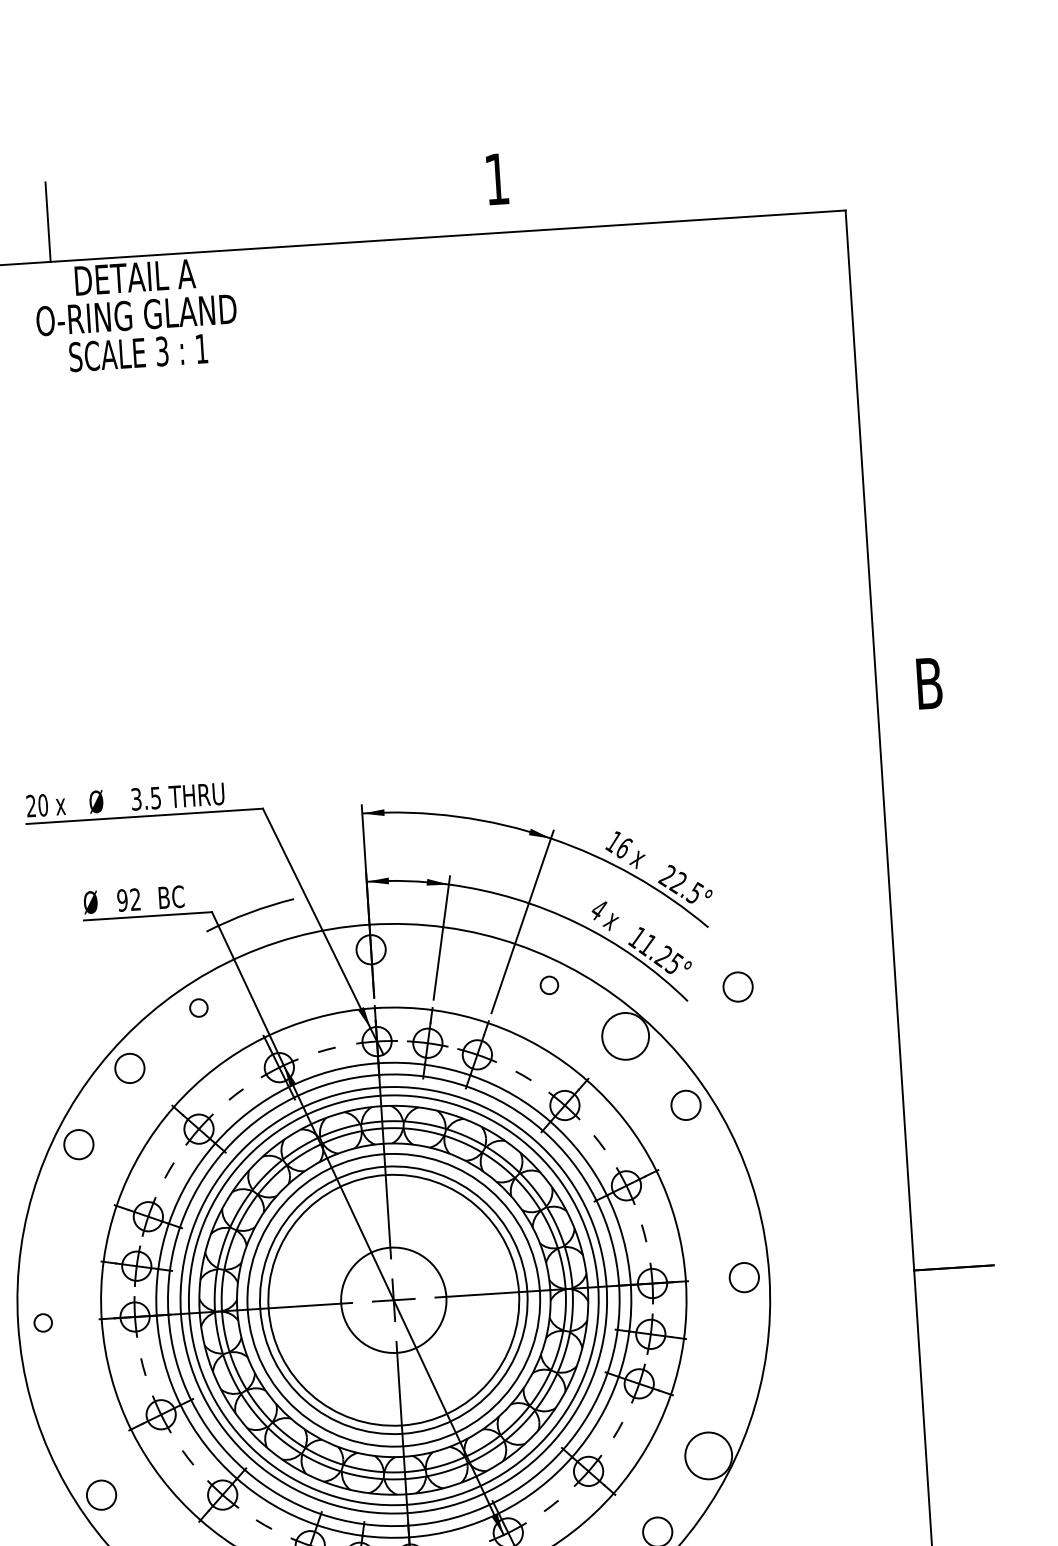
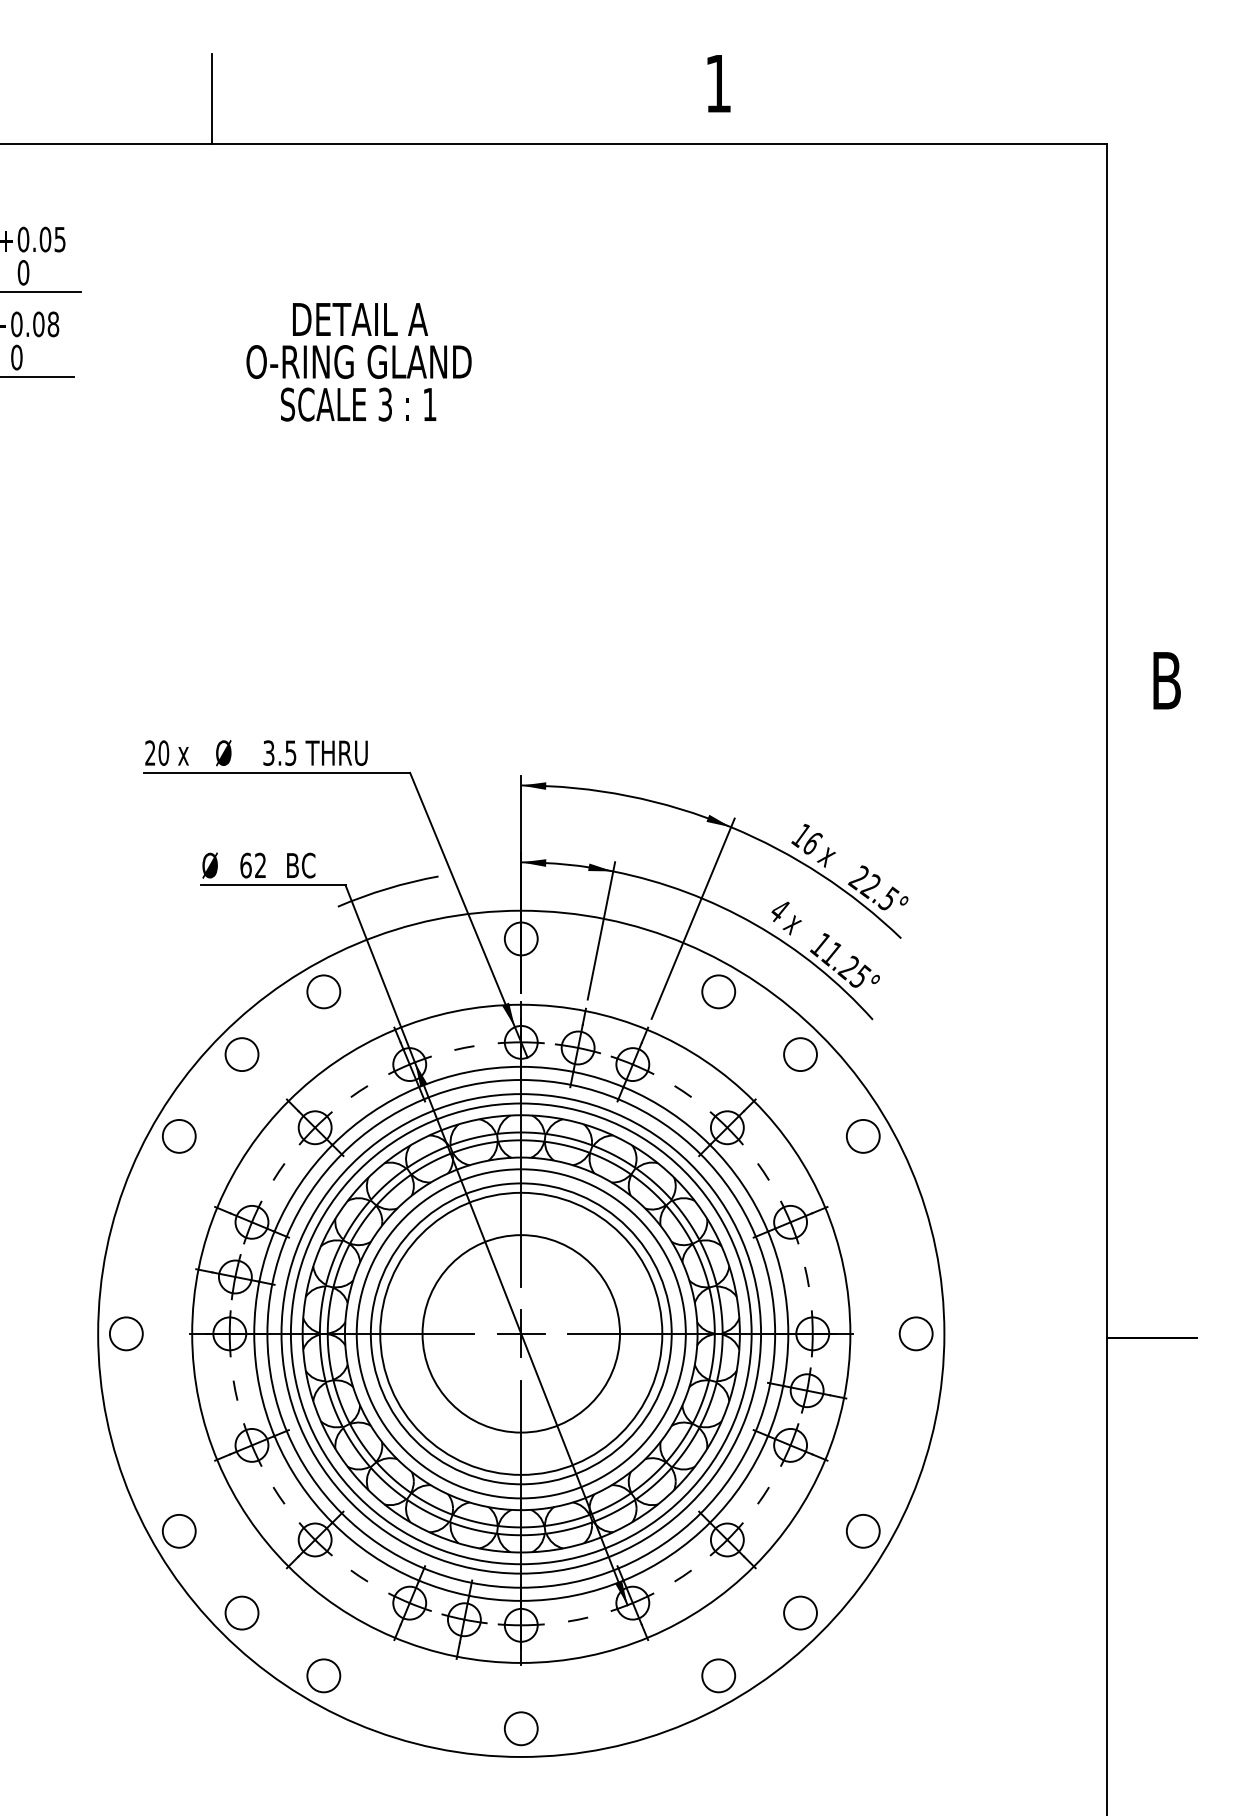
text: (136, 315) -> (358, 362), moved
text: (122, 900) -> (245, 865), 92 -> 62
circle: (549, 985) -> (718, 991), size x1.67
circle: (738, 987) -> (930, 1007), removed
circle: (198, 1007) -> (323, 991), size x1.67
circle: (625, 1036) -> (800, 1054), size x0.62
circle: (393, 1299) -> (521, 1333), size x1.67
circle: (42, 1322) -> (125, 1333), size x1.67
circle: (707, 1455) -> (862, 1530), size x0.62

